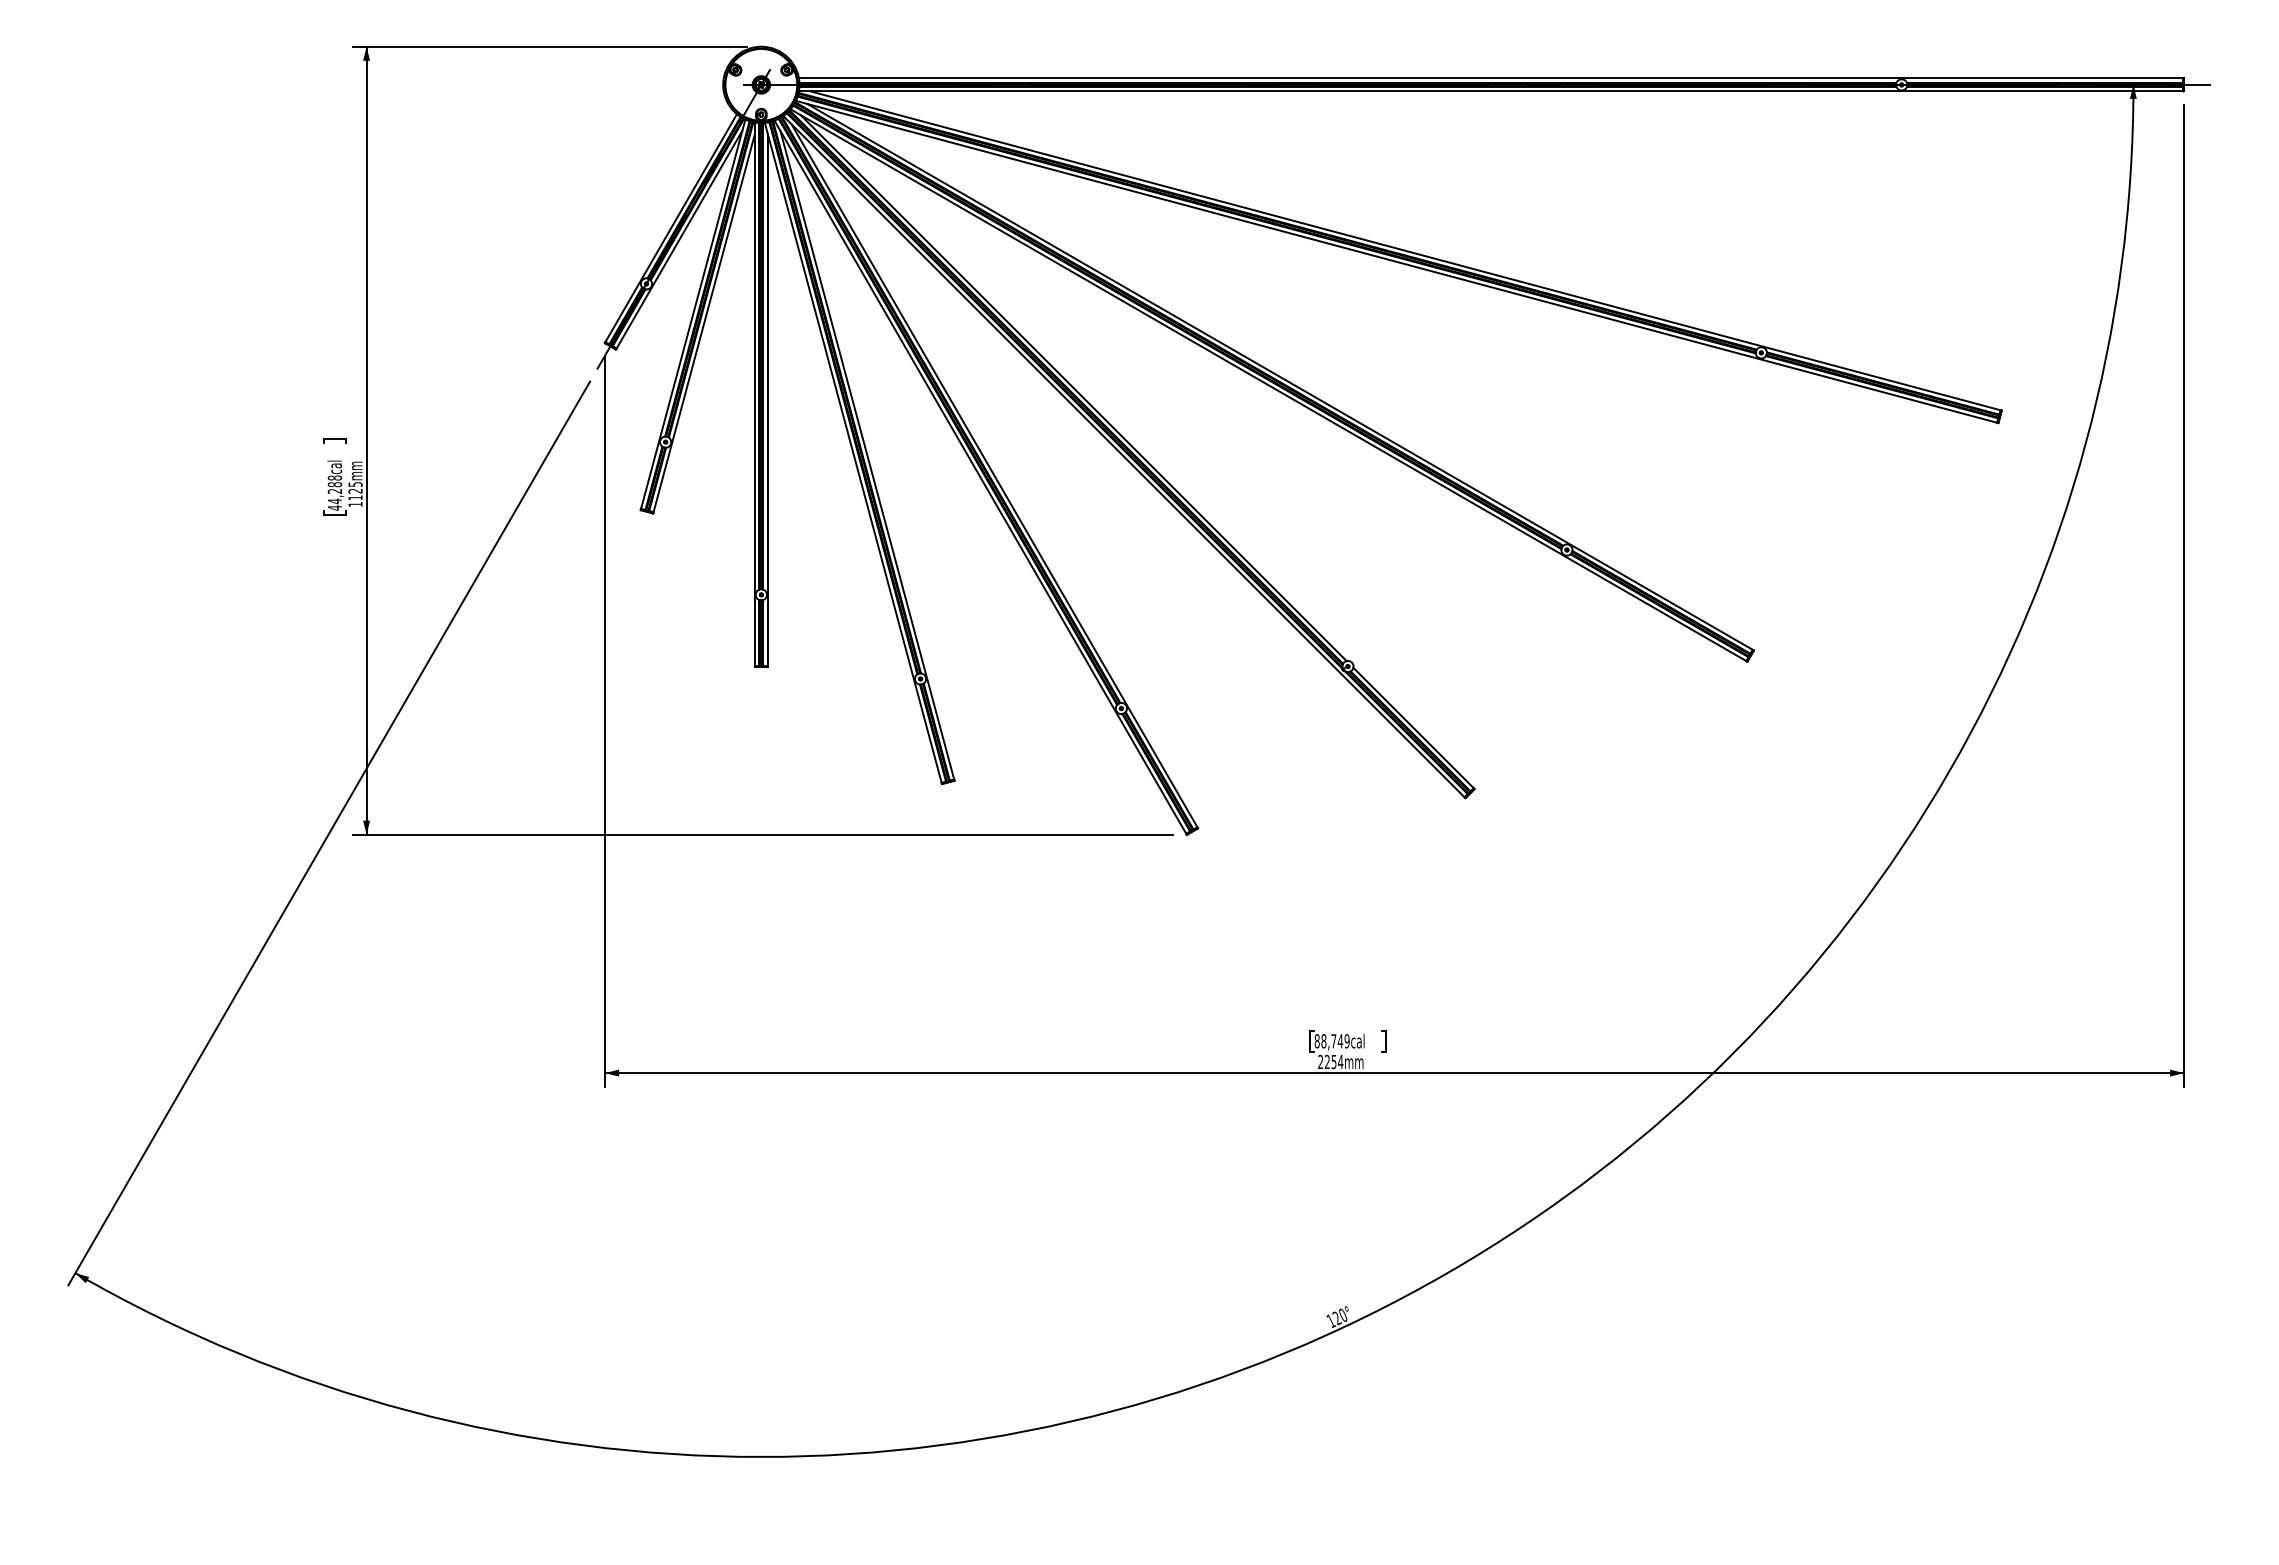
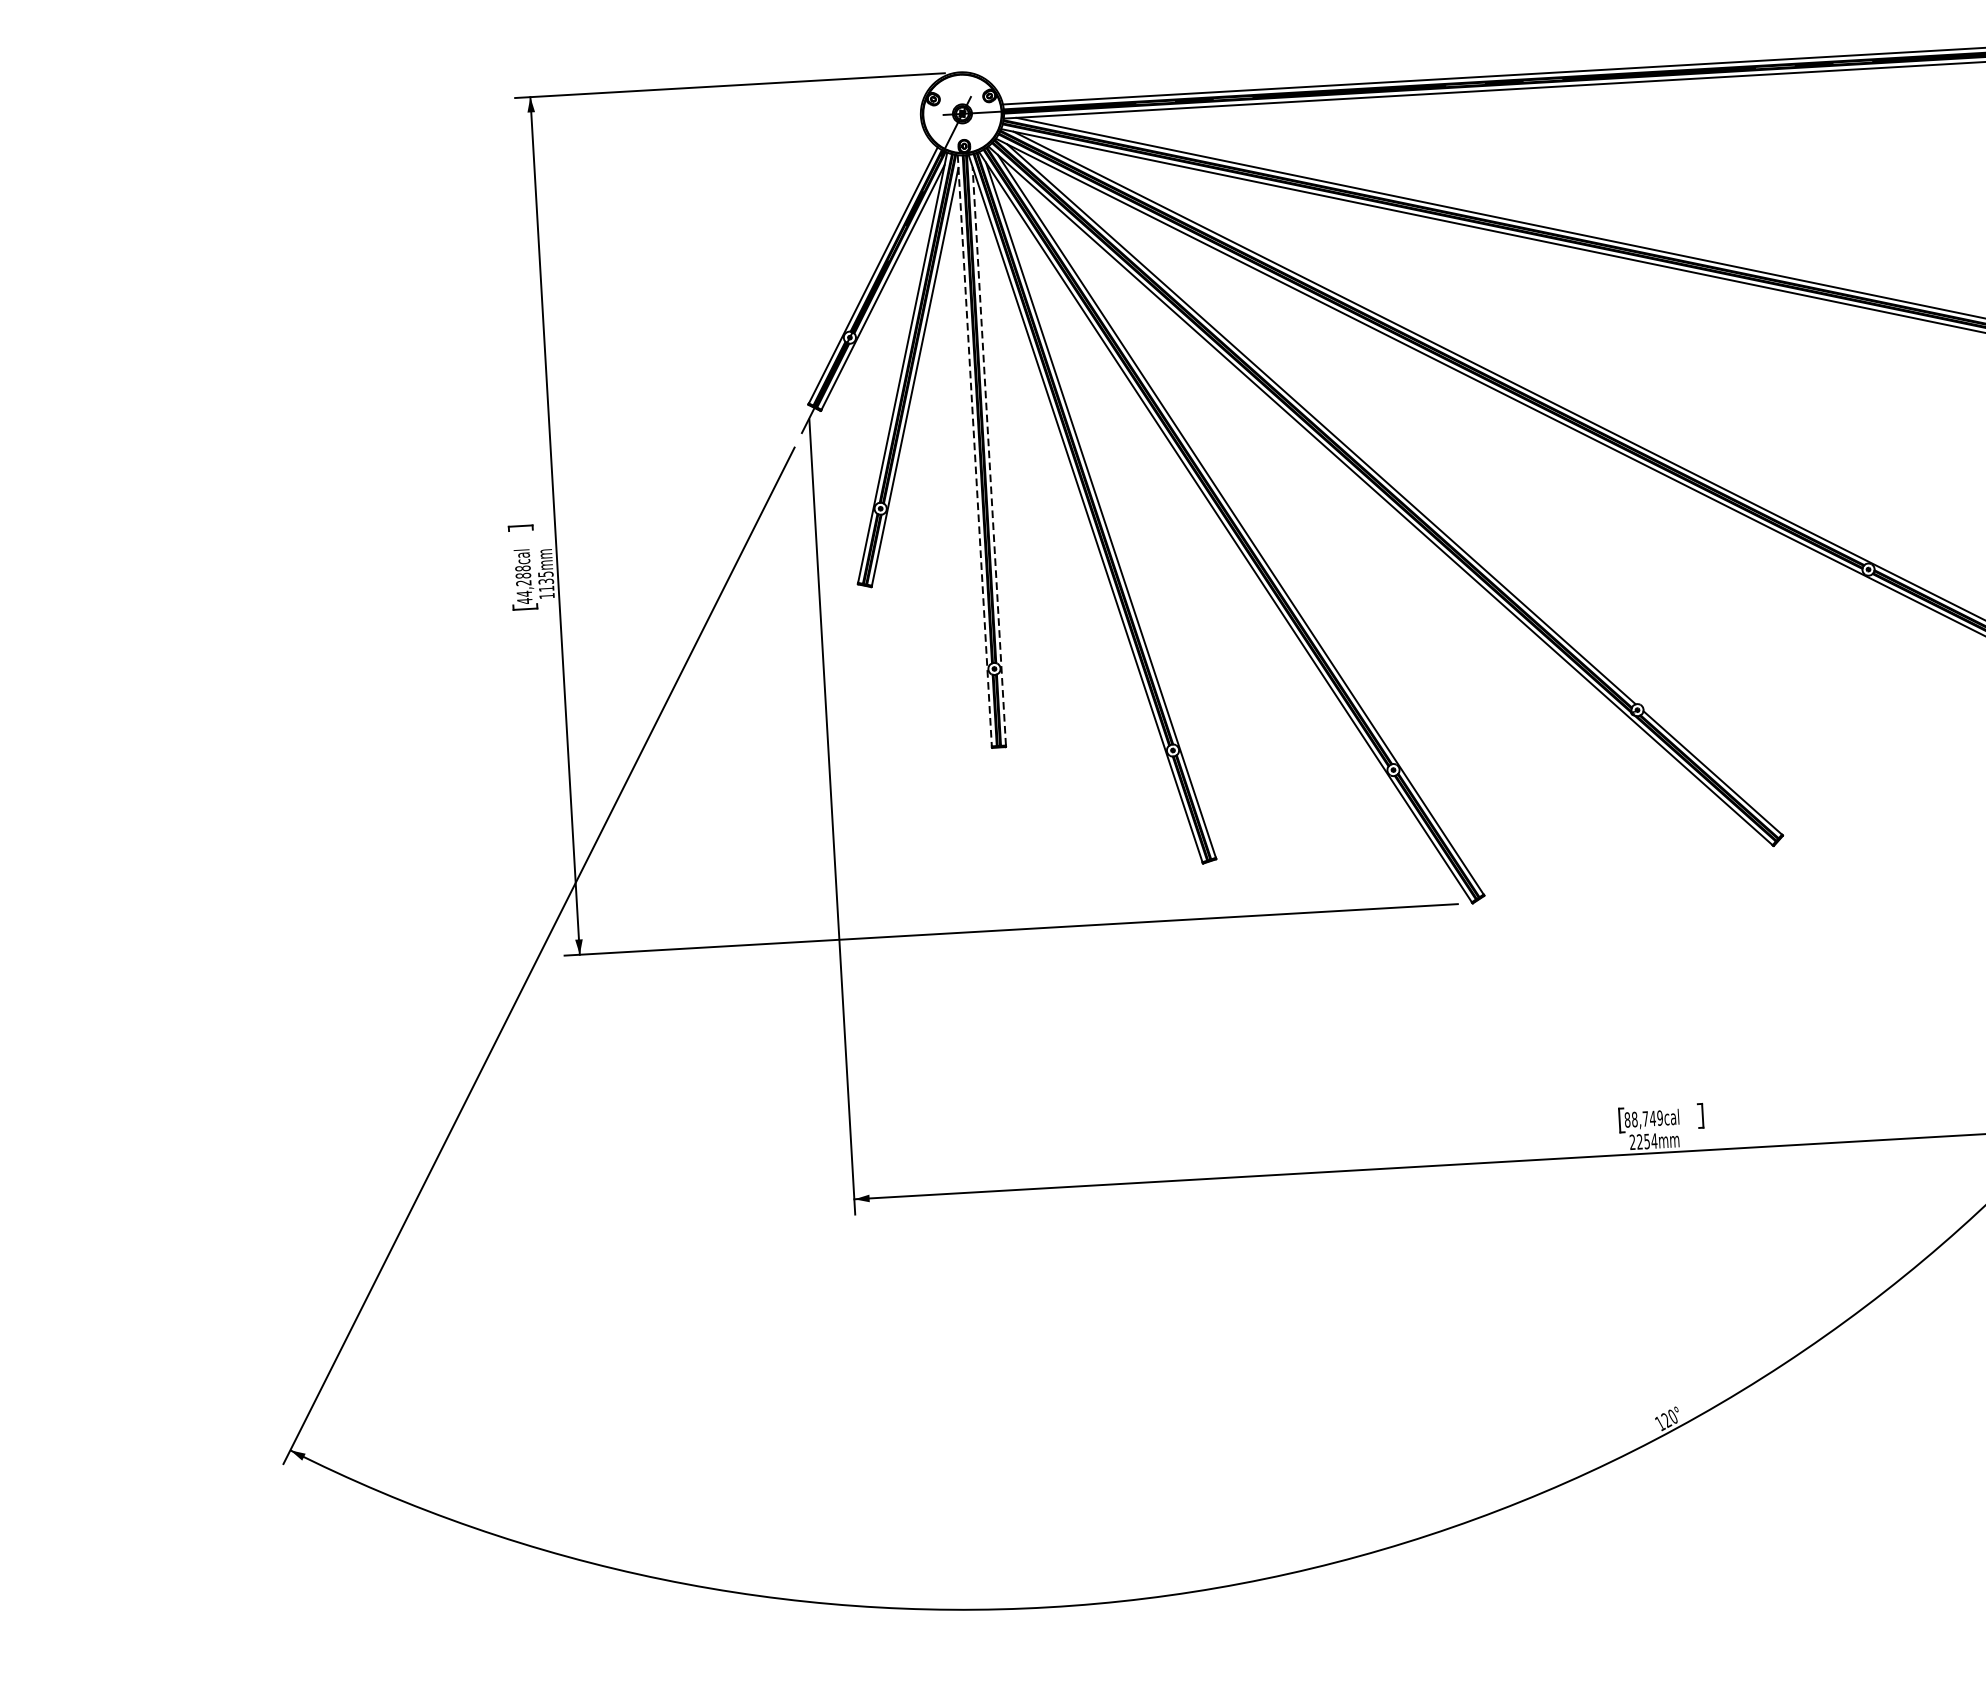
line: (754, 394) -> (974, 451), solid -> dashed
line: (767, 399) -> (988, 455), solid -> dashed
text: (355, 490) -> (546, 580), 1125mm -> 1135mm

